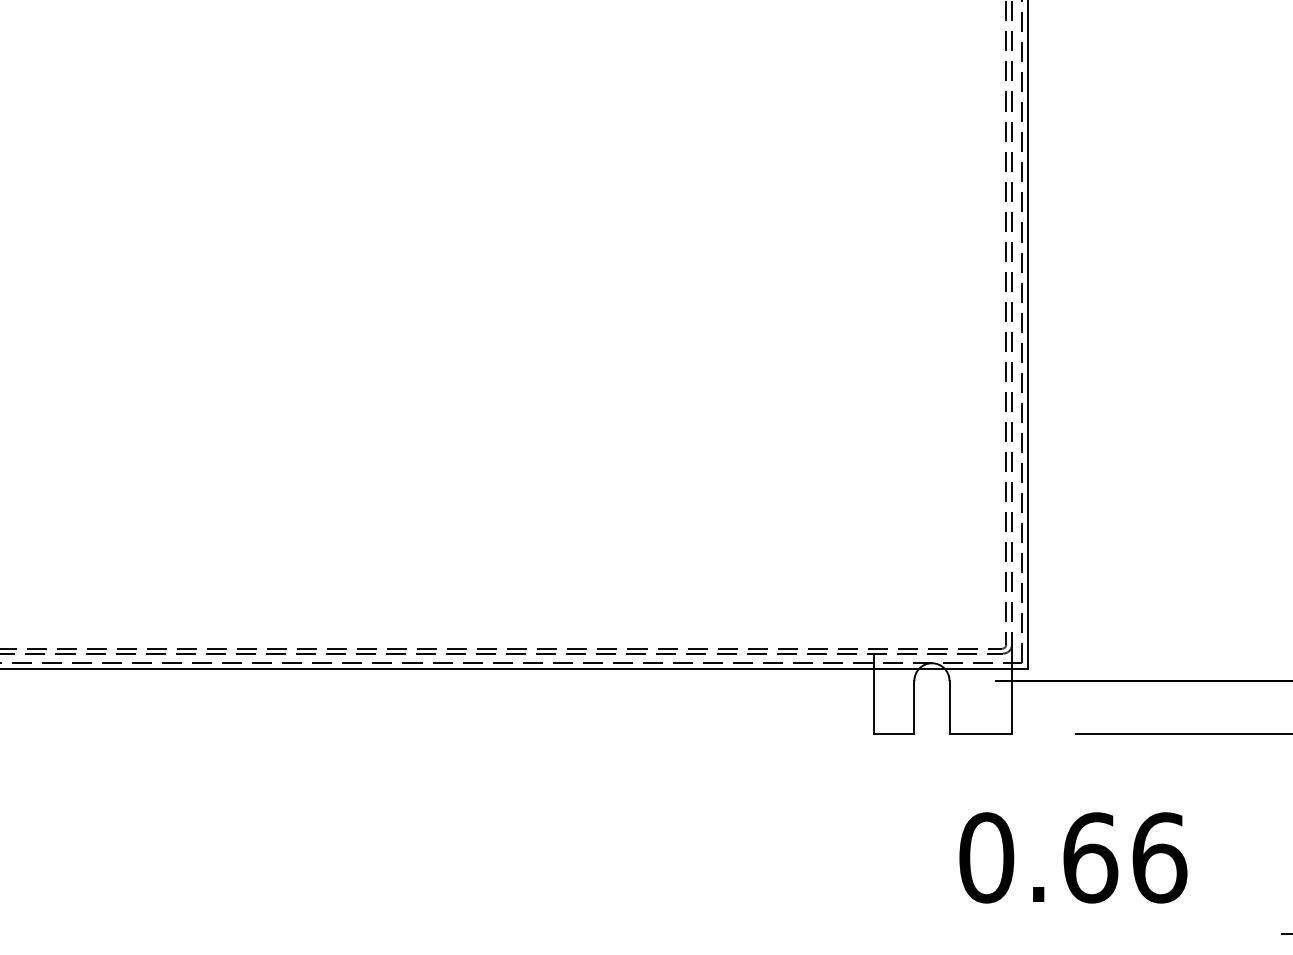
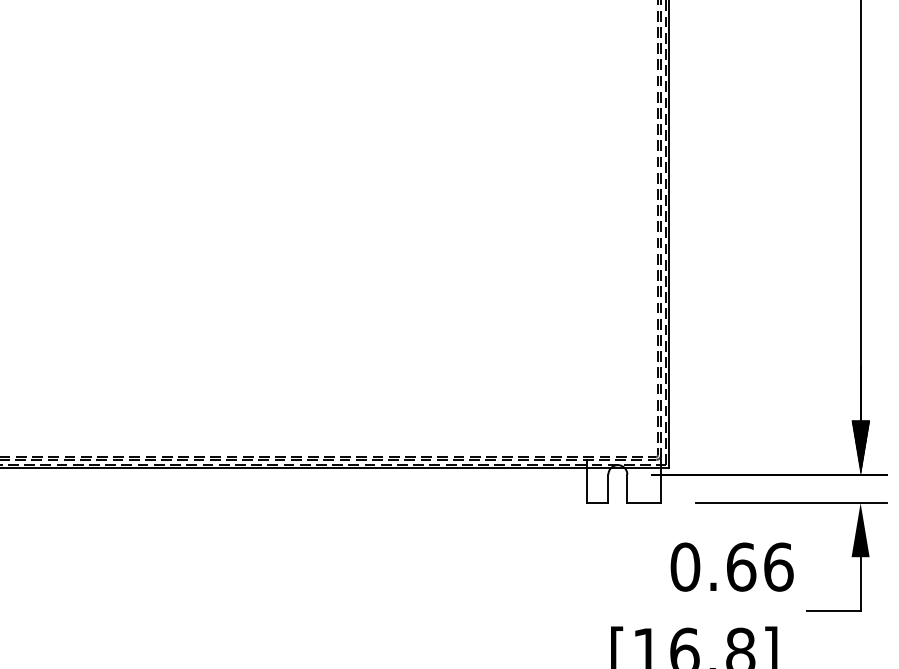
text: (1072, 856) -> (731, 566), moved

